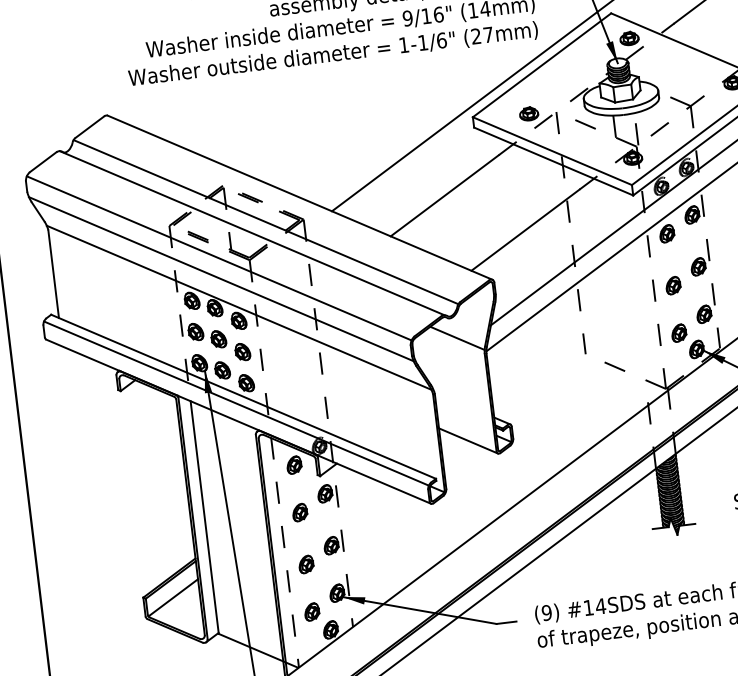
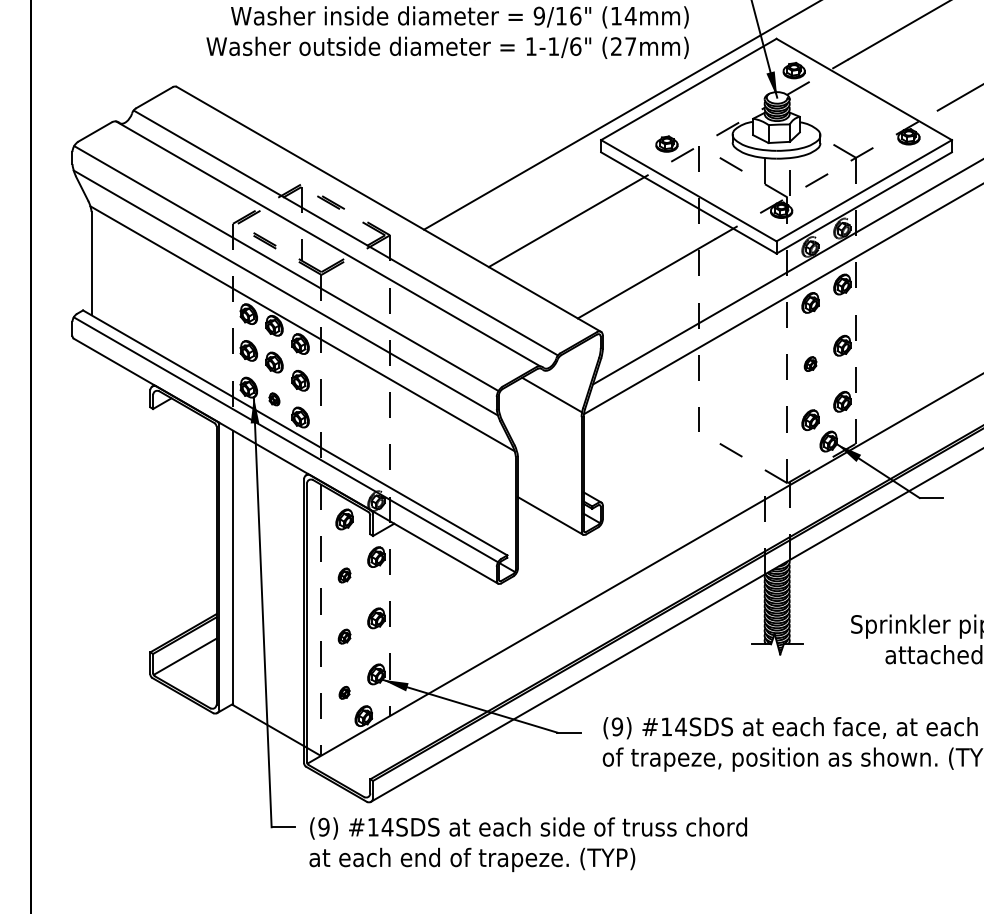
part: (673, 285) -> (810, 363), size x0.7
part: (222, 370) -> (274, 399), size x0.6
part: (300, 512) -> (344, 575), size x0.7
part: (306, 564) -> (344, 636), size x0.7
part: (312, 611) -> (344, 692), size x0.6

